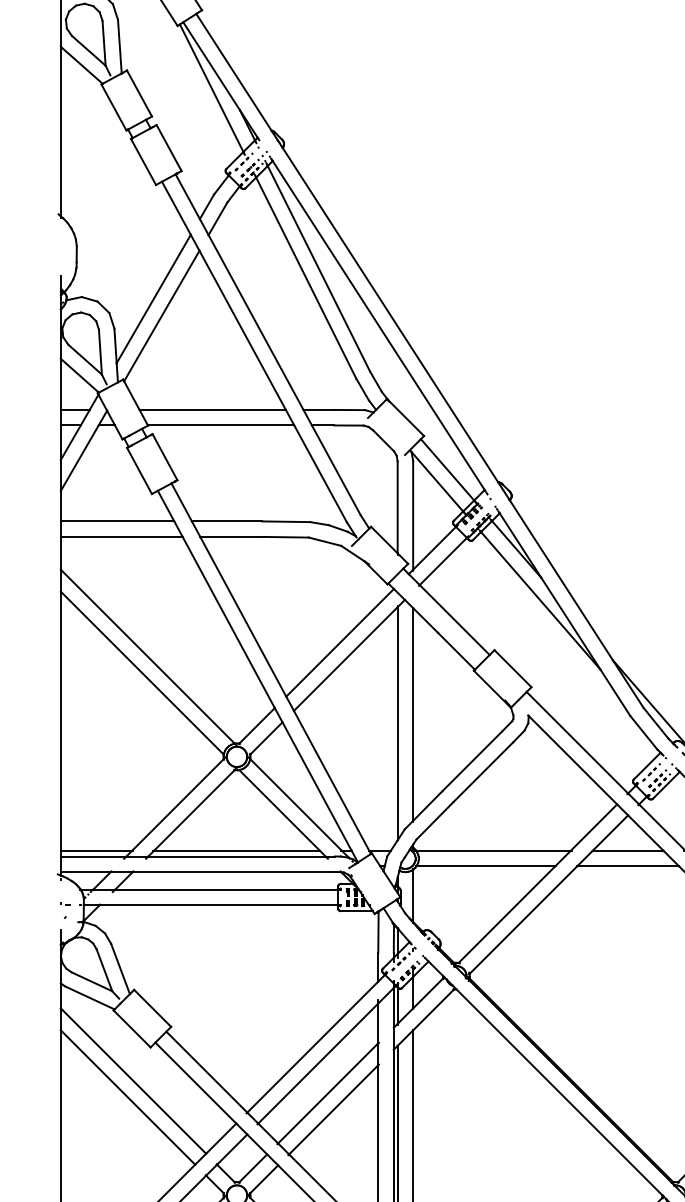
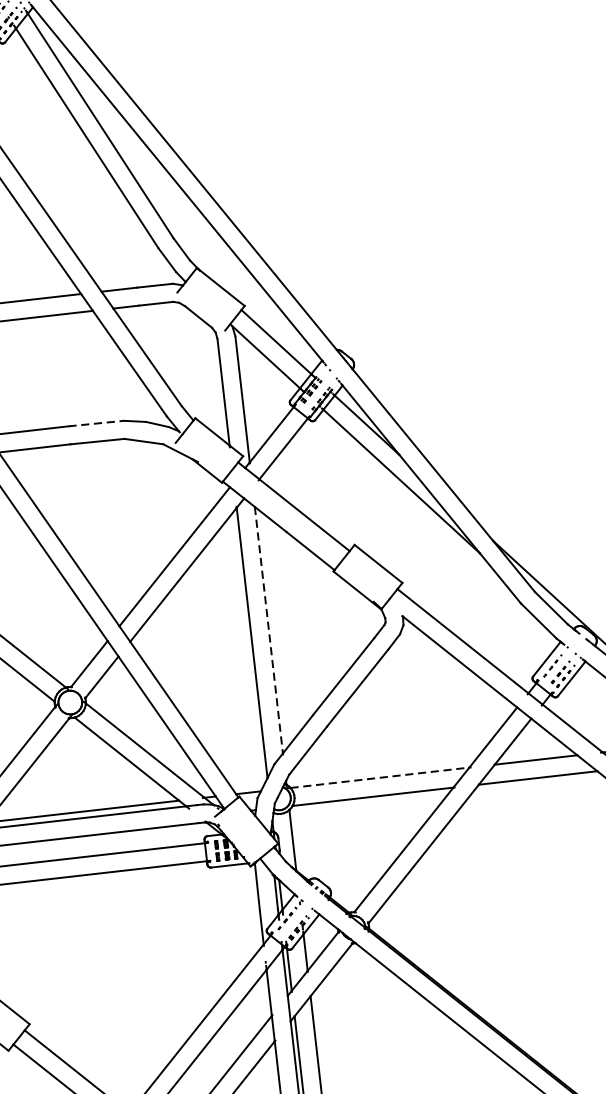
line: (286, 521) -> (96, 423), solid -> dashed
line: (413, 715) -> (269, 631), solid -> dashed
line: (493, 850) -> (379, 777), solid -> dashed

